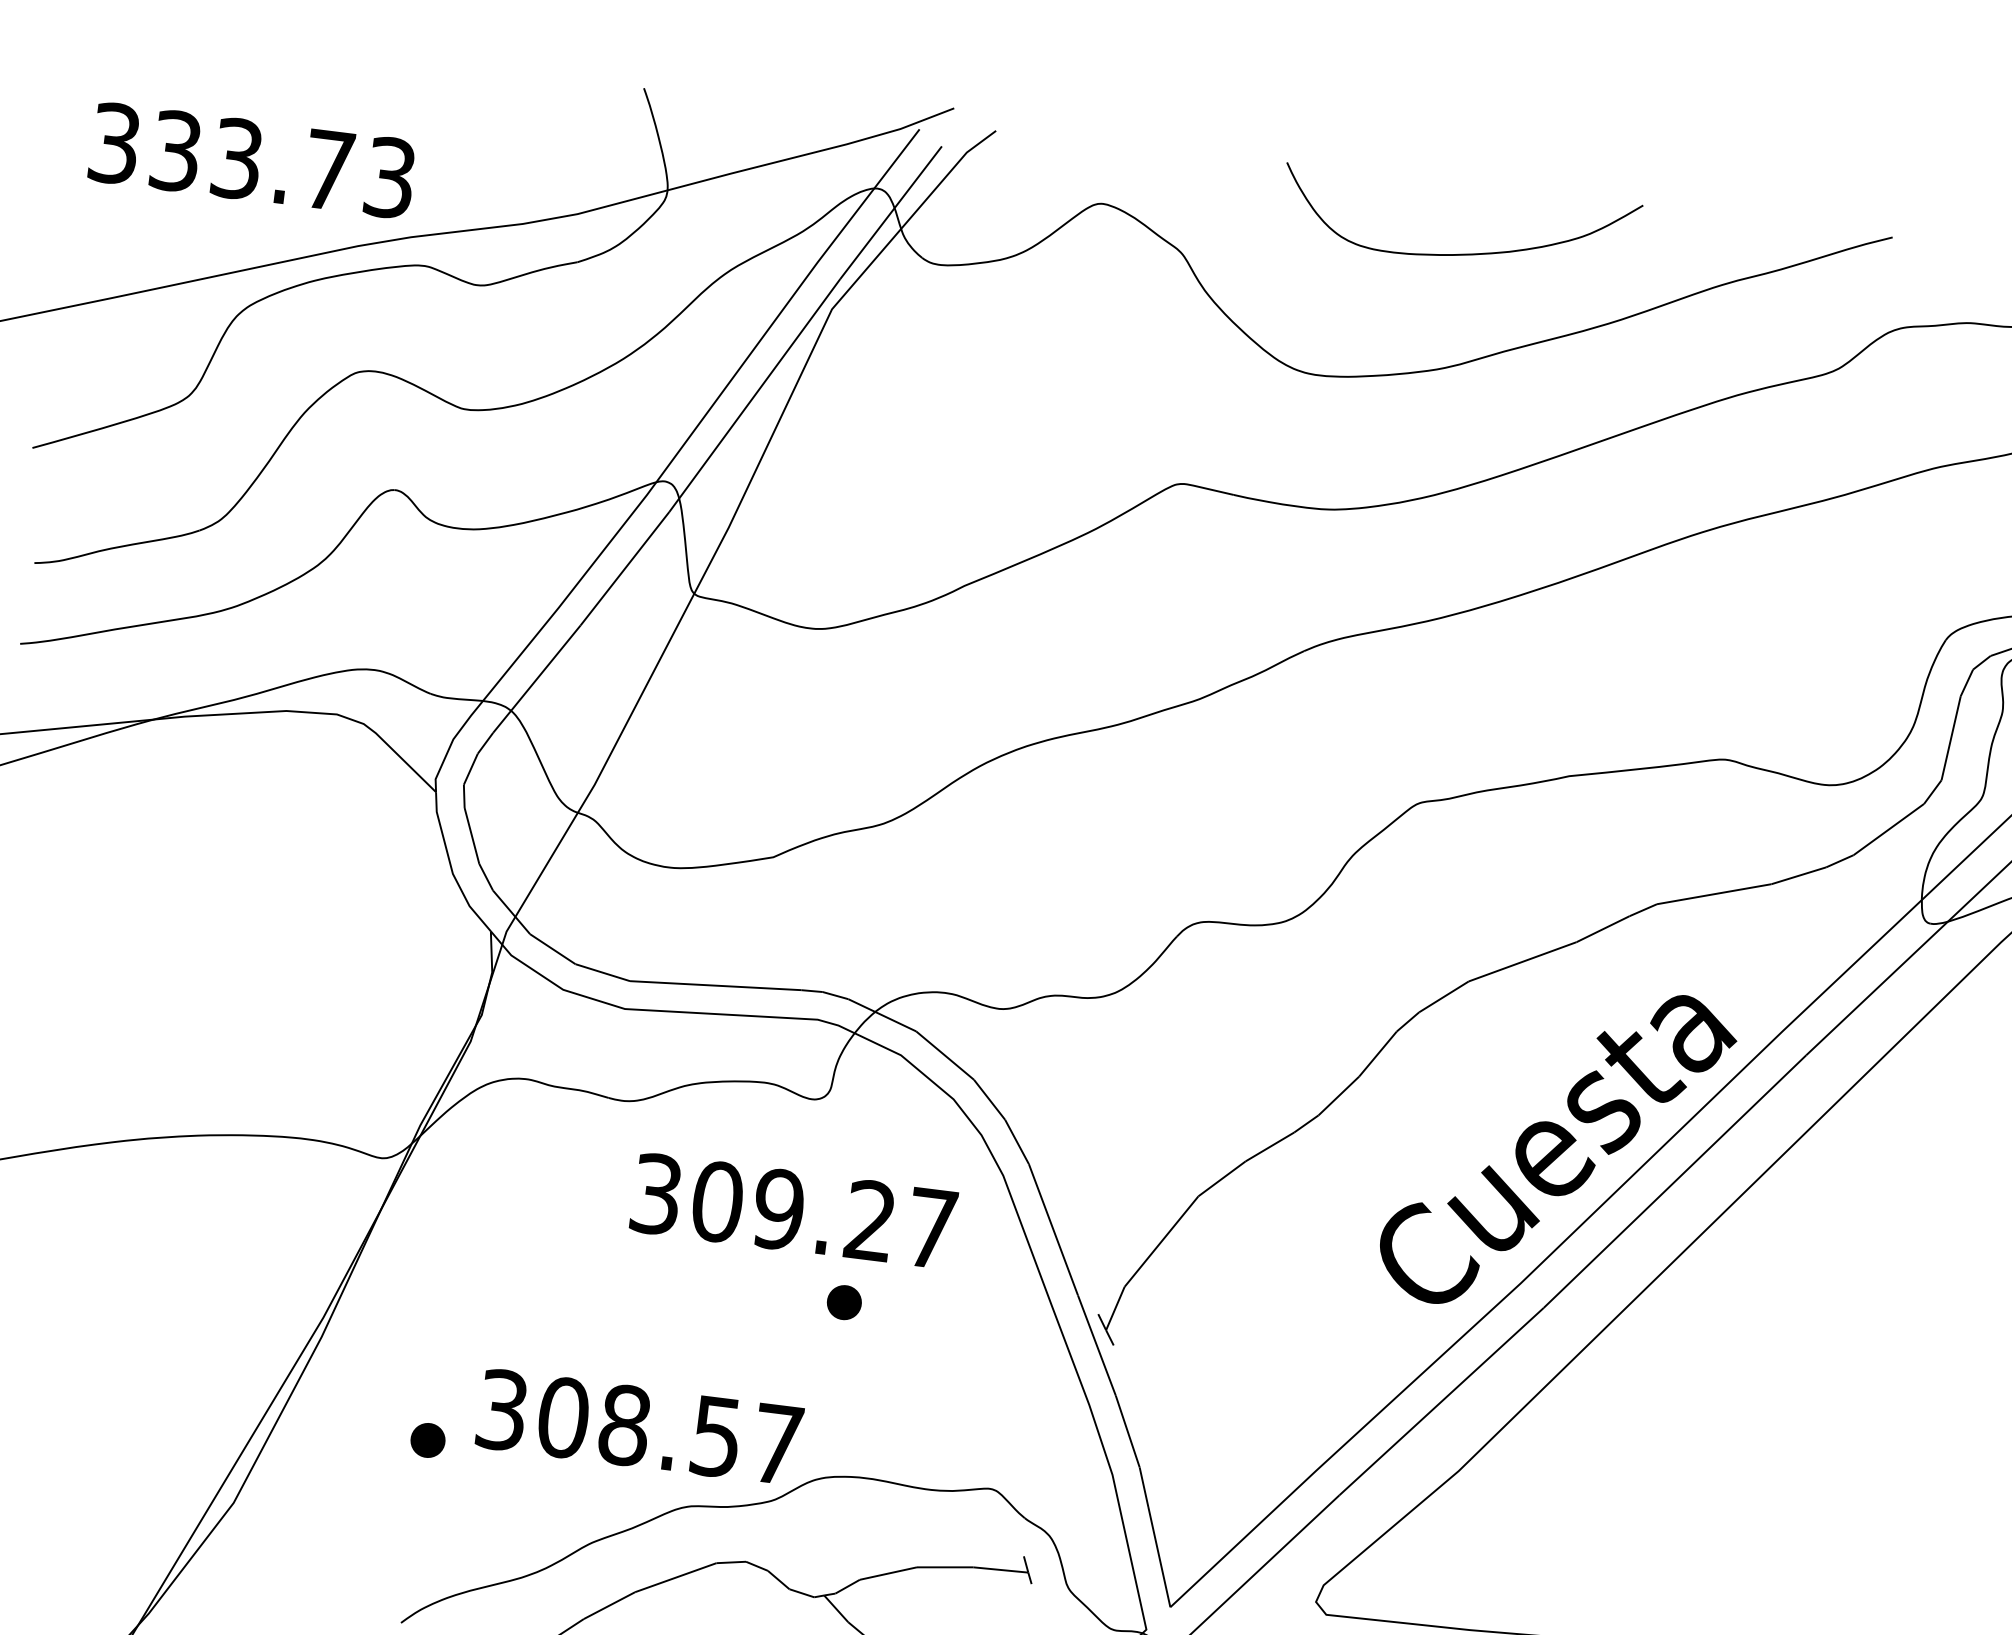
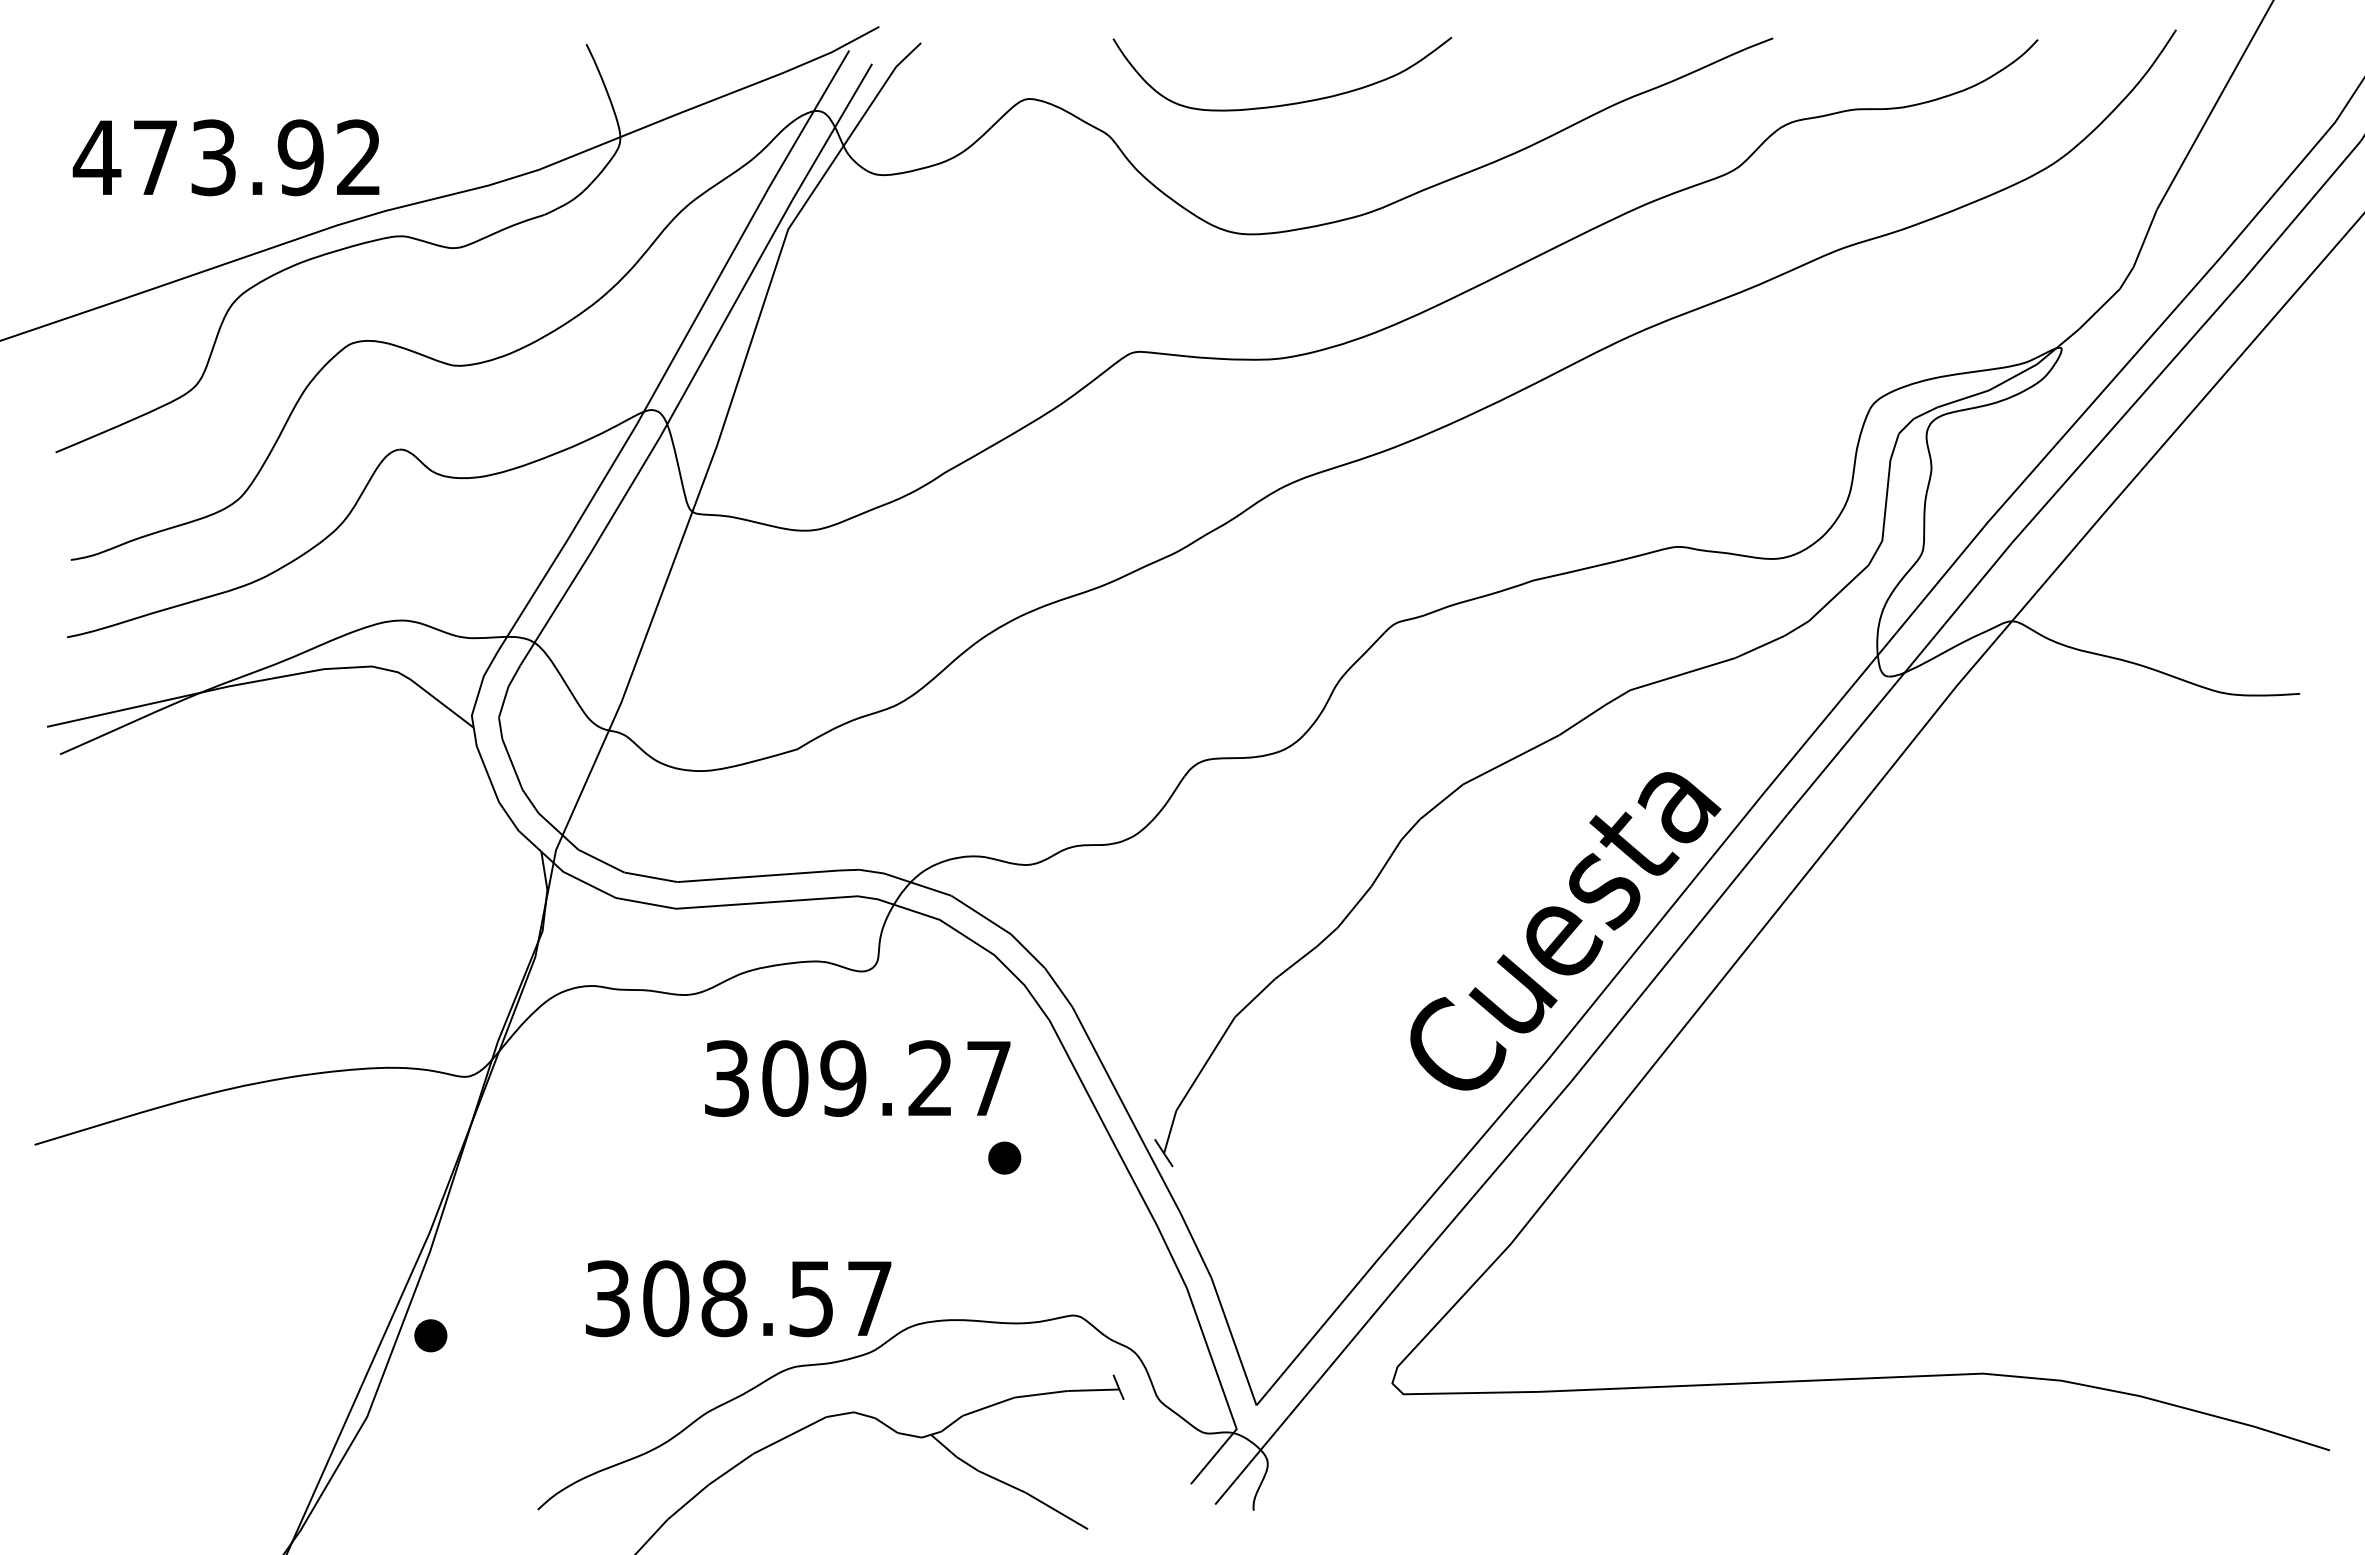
text: (250, 160) -> (226, 157), 333.73 -> 473.92
curve: (1461, 253) -> (1287, 103), moved
part: (844, 1301) -> (1004, 1157), moved
part: (427, 1440) -> (430, 1335), moved

